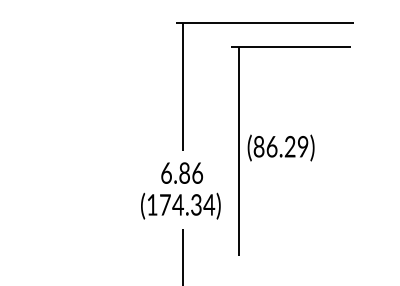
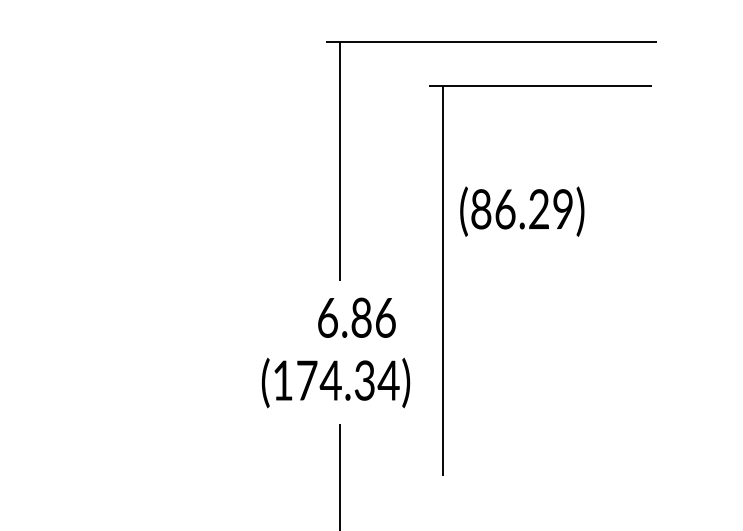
text: (280, 147) -> (521, 210), moved
text: (181, 172) -> (355, 316), moved

